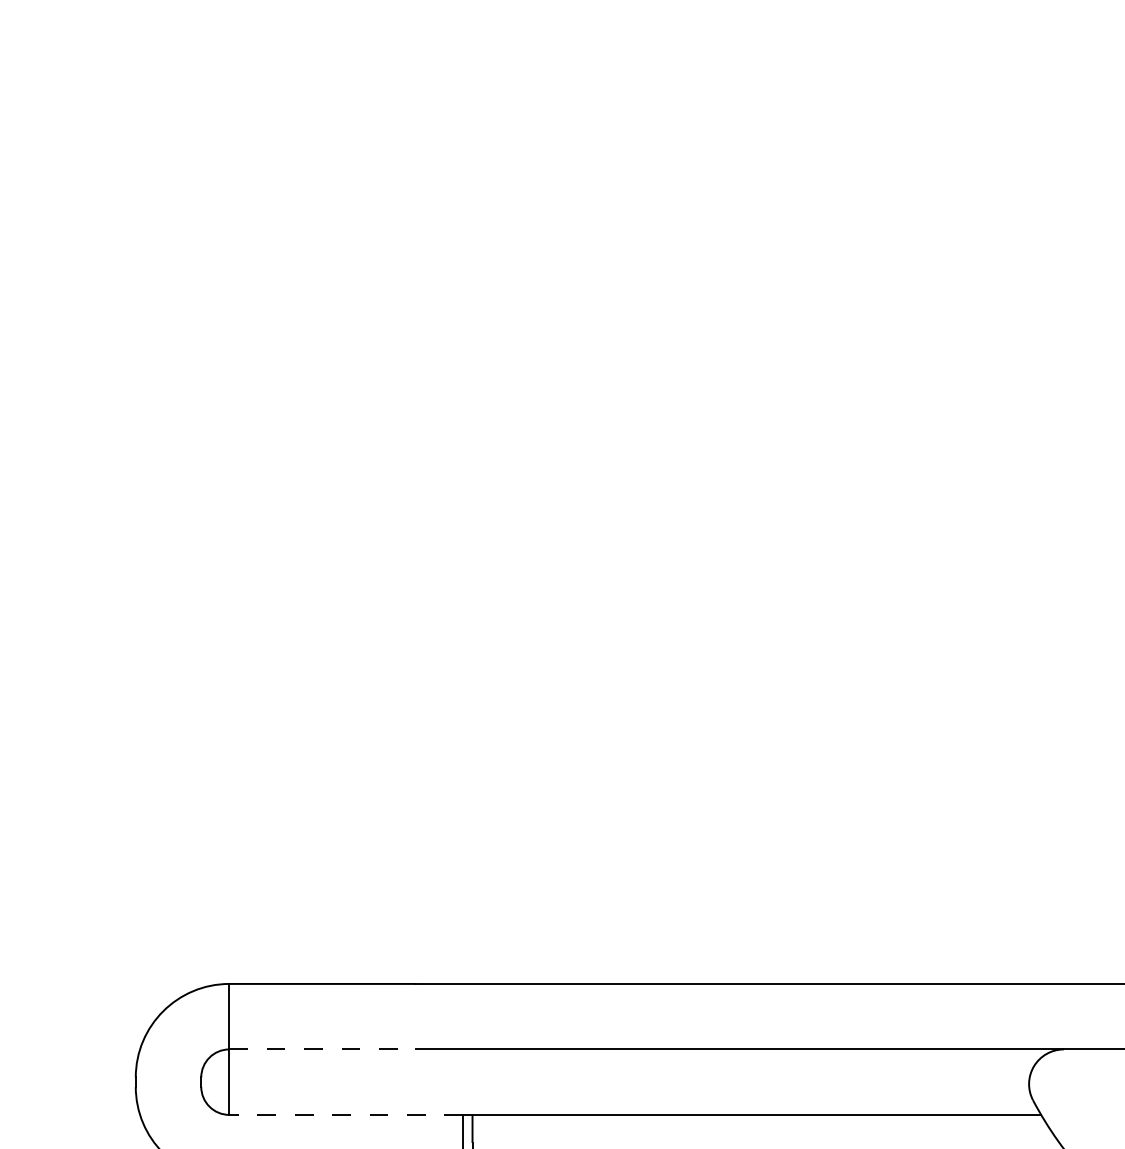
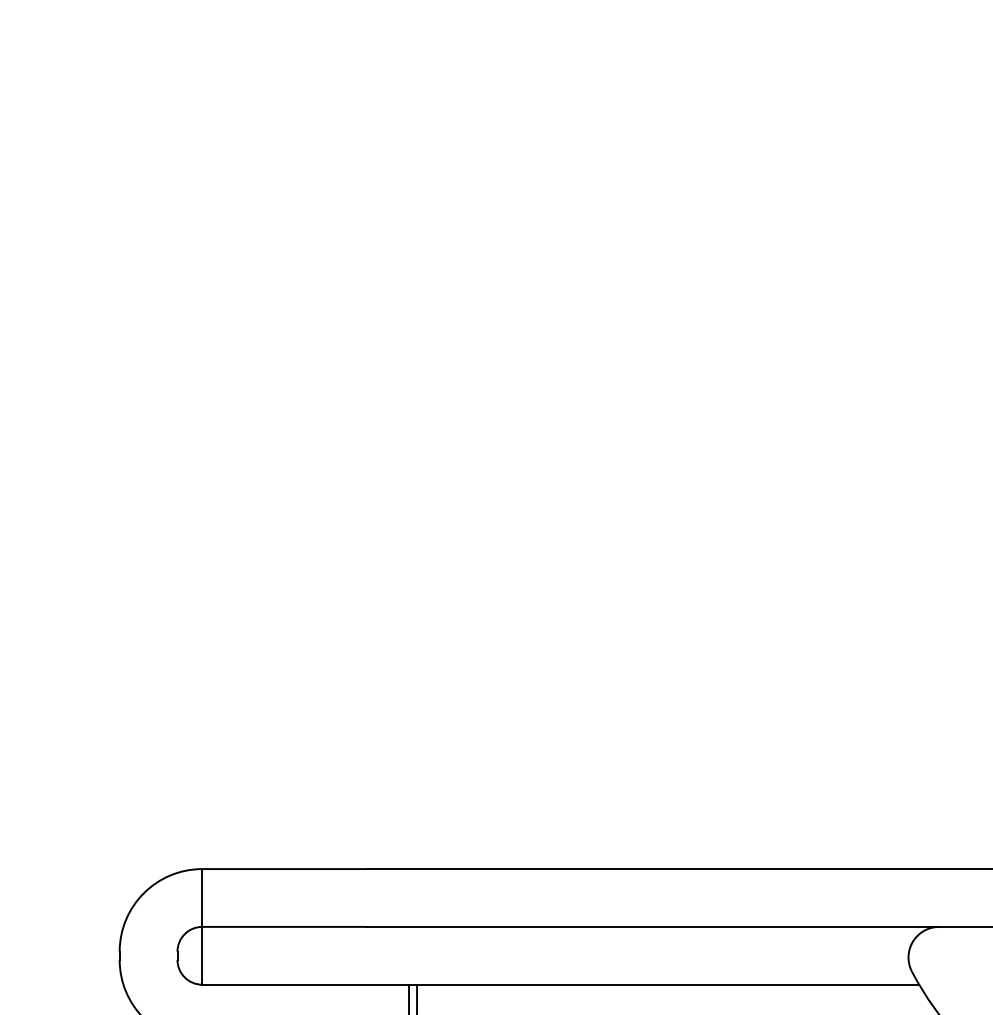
arc: (317, 1048) -> (280, 926), dashed -> solid
line: (346, 1114) -> (305, 984), dashed -> solid

